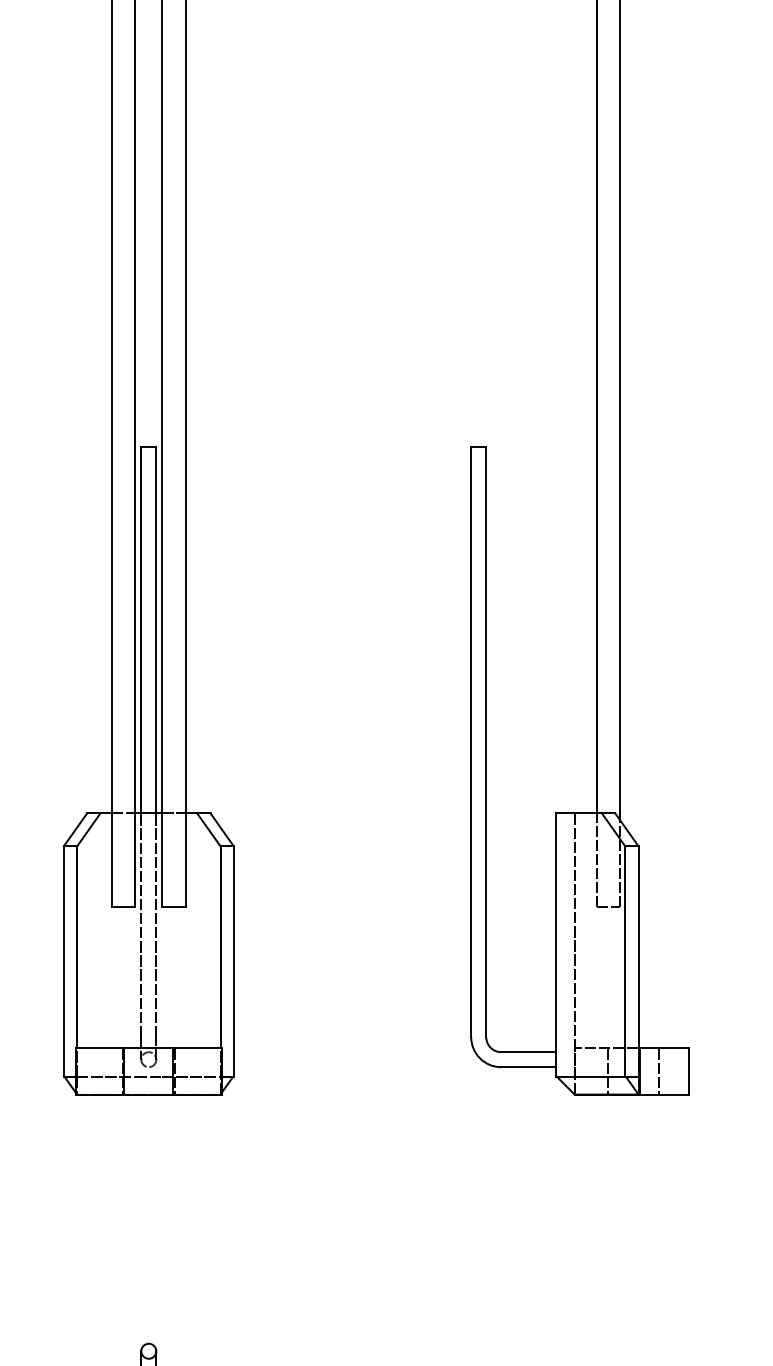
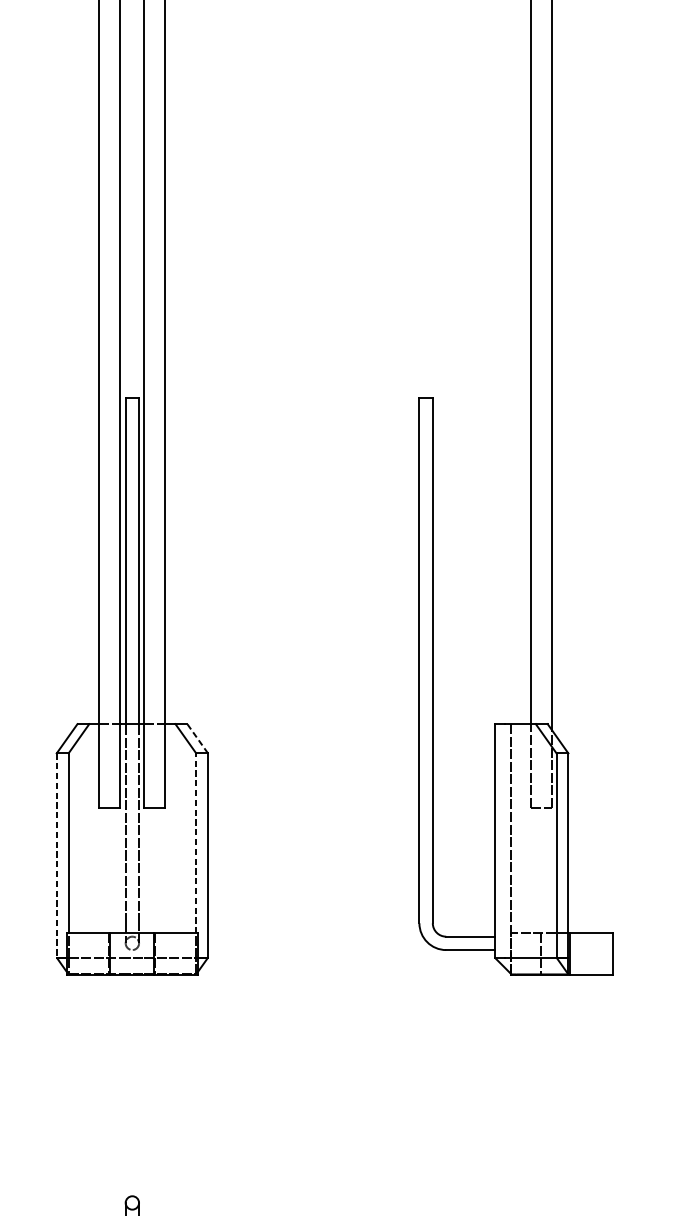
line: (221, 829) -> (197, 738), solid -> dashed
line: (220, 946) -> (196, 842), solid -> dashed
line: (63, 961) -> (56, 855), solid -> dashed
line: (659, 1071) -> (587, 953), removed

